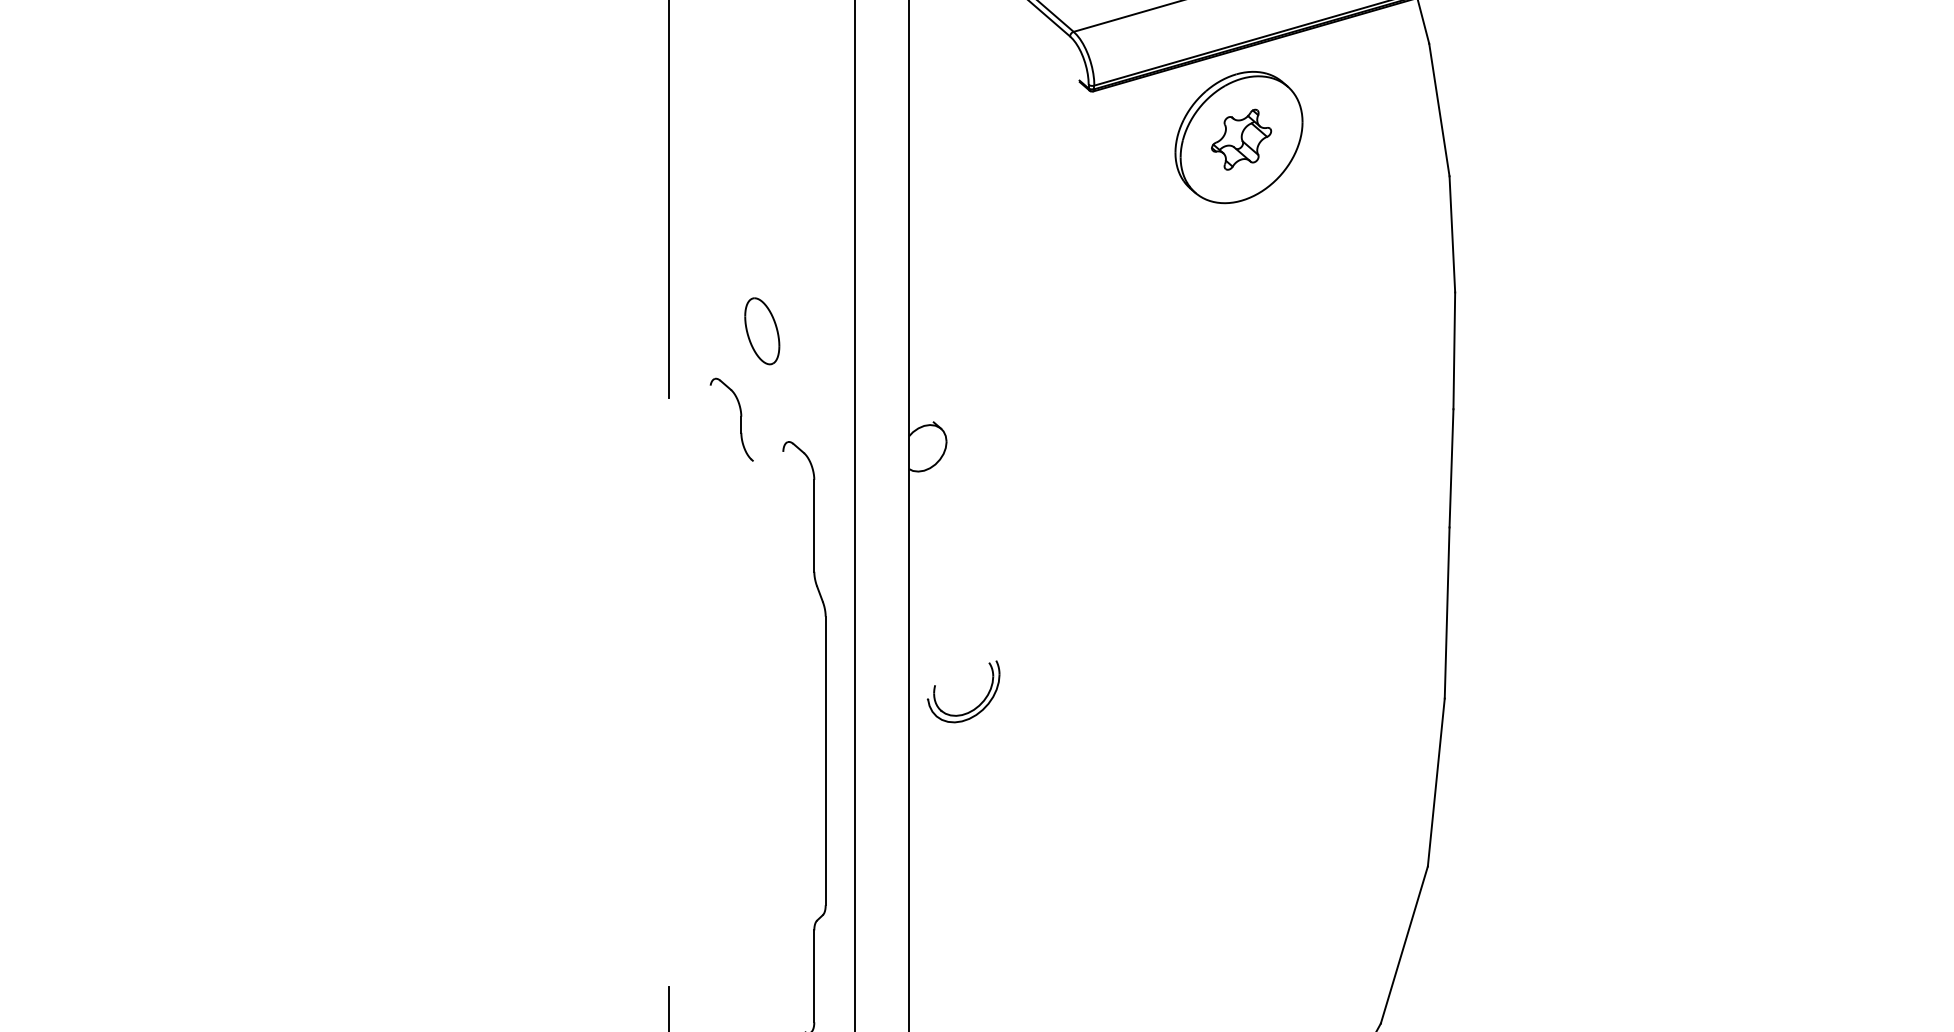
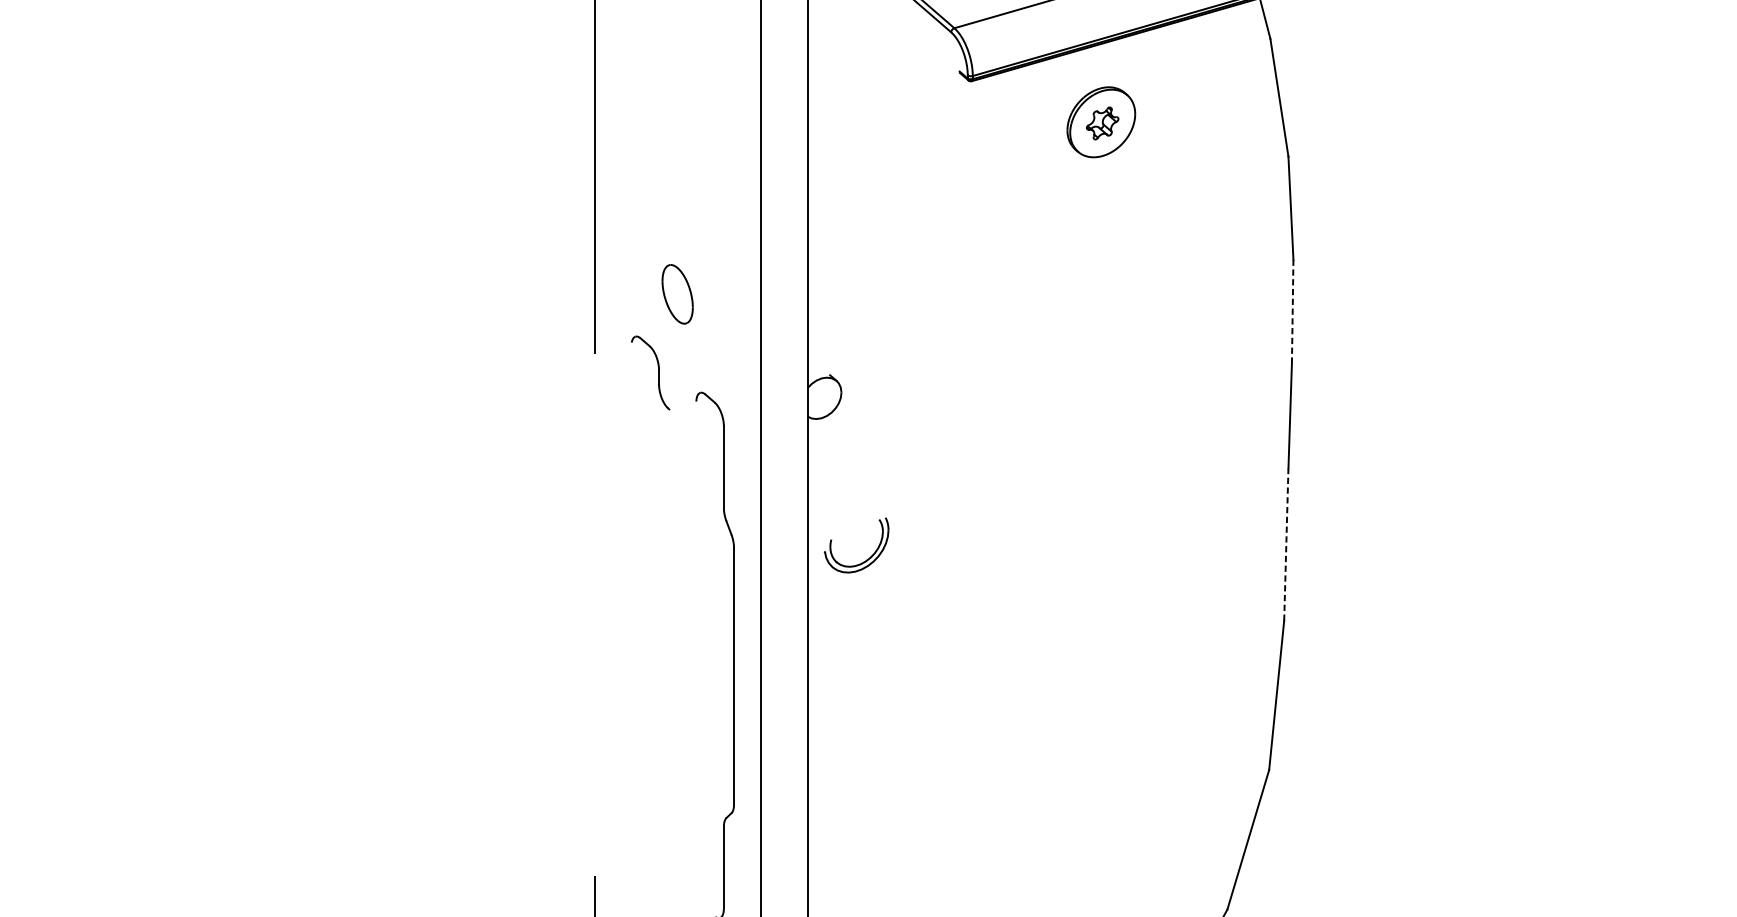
part: (1238, 137) -> (1100, 122), size x0.6
line: (1454, 350) -> (1292, 311), solid -> dashed
line: (1447, 613) -> (1286, 545), solid -> dashed
part: (977, 705) -> (868, 557), moved

